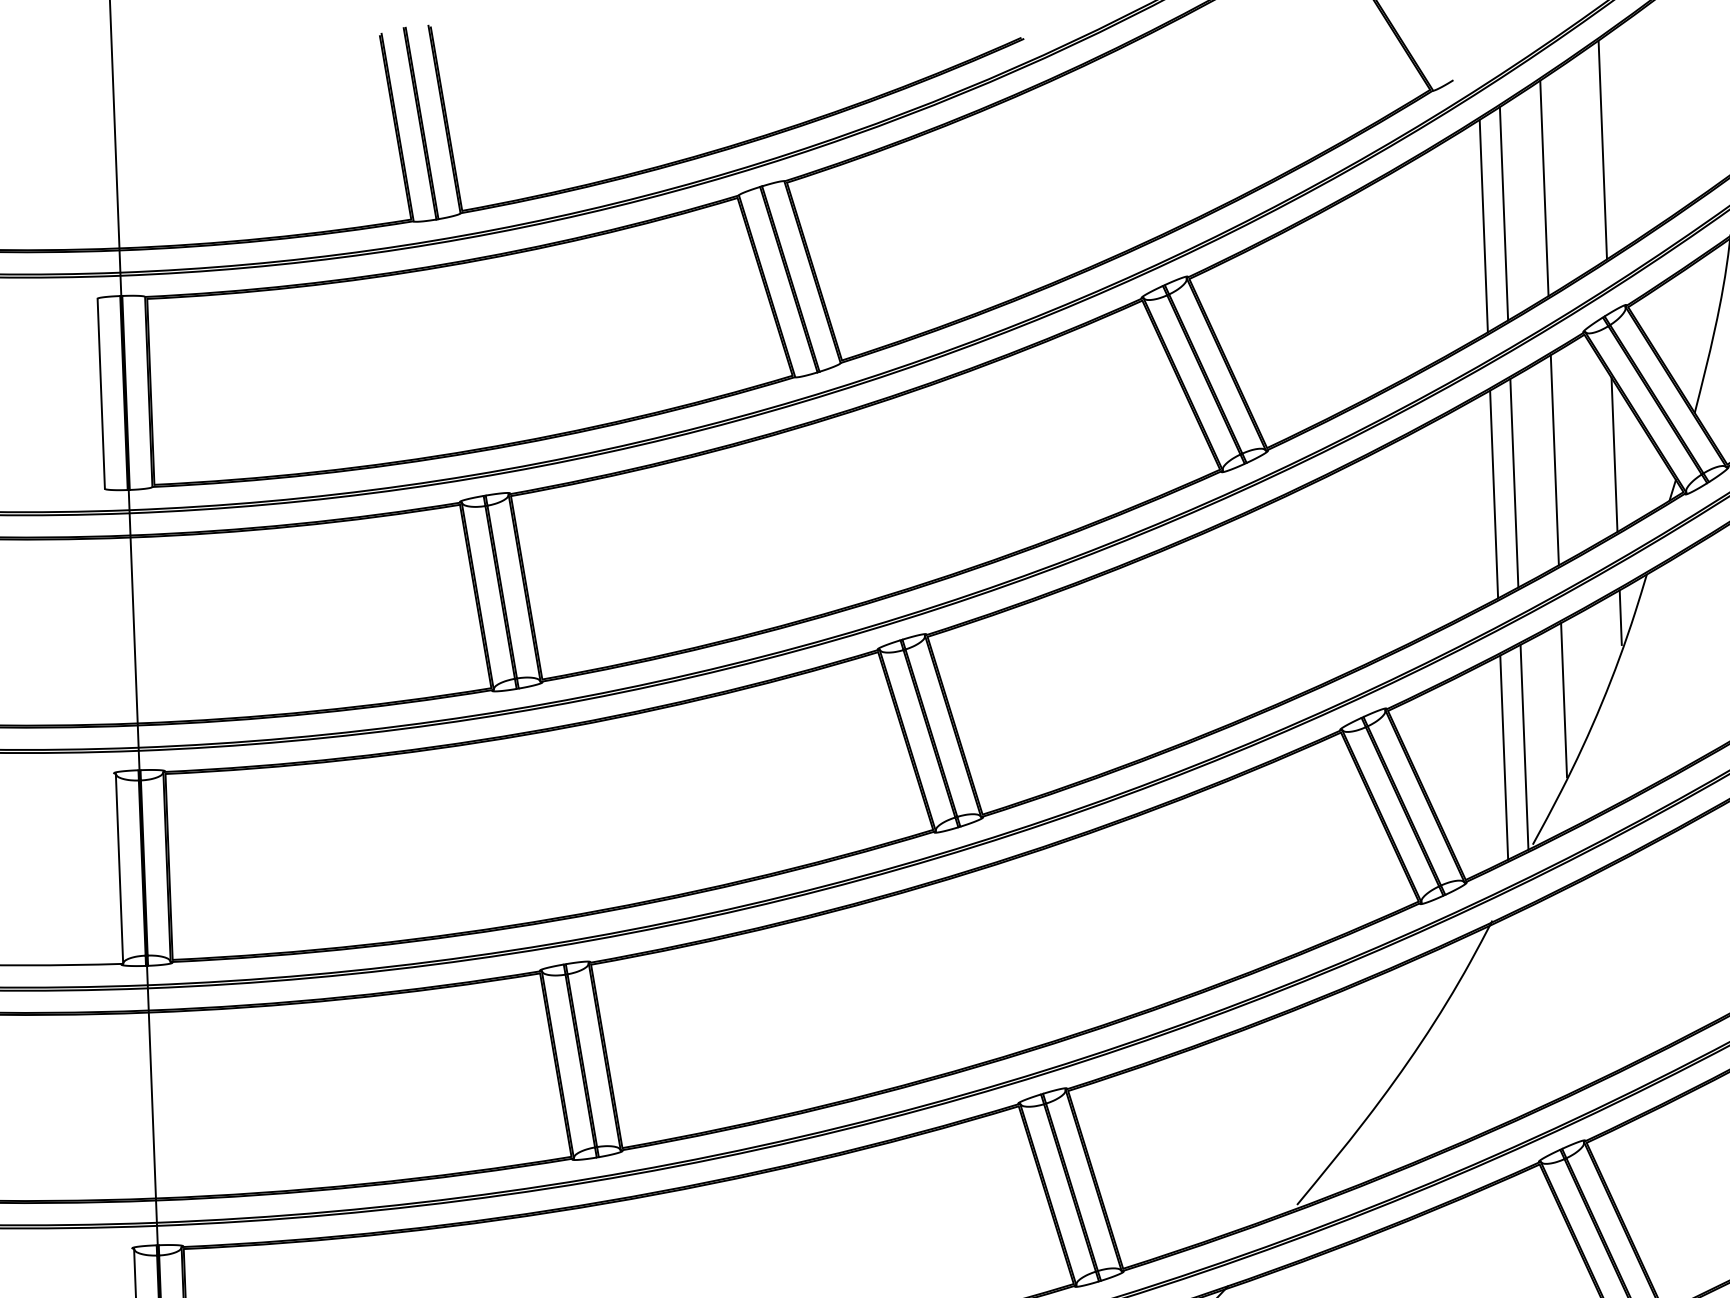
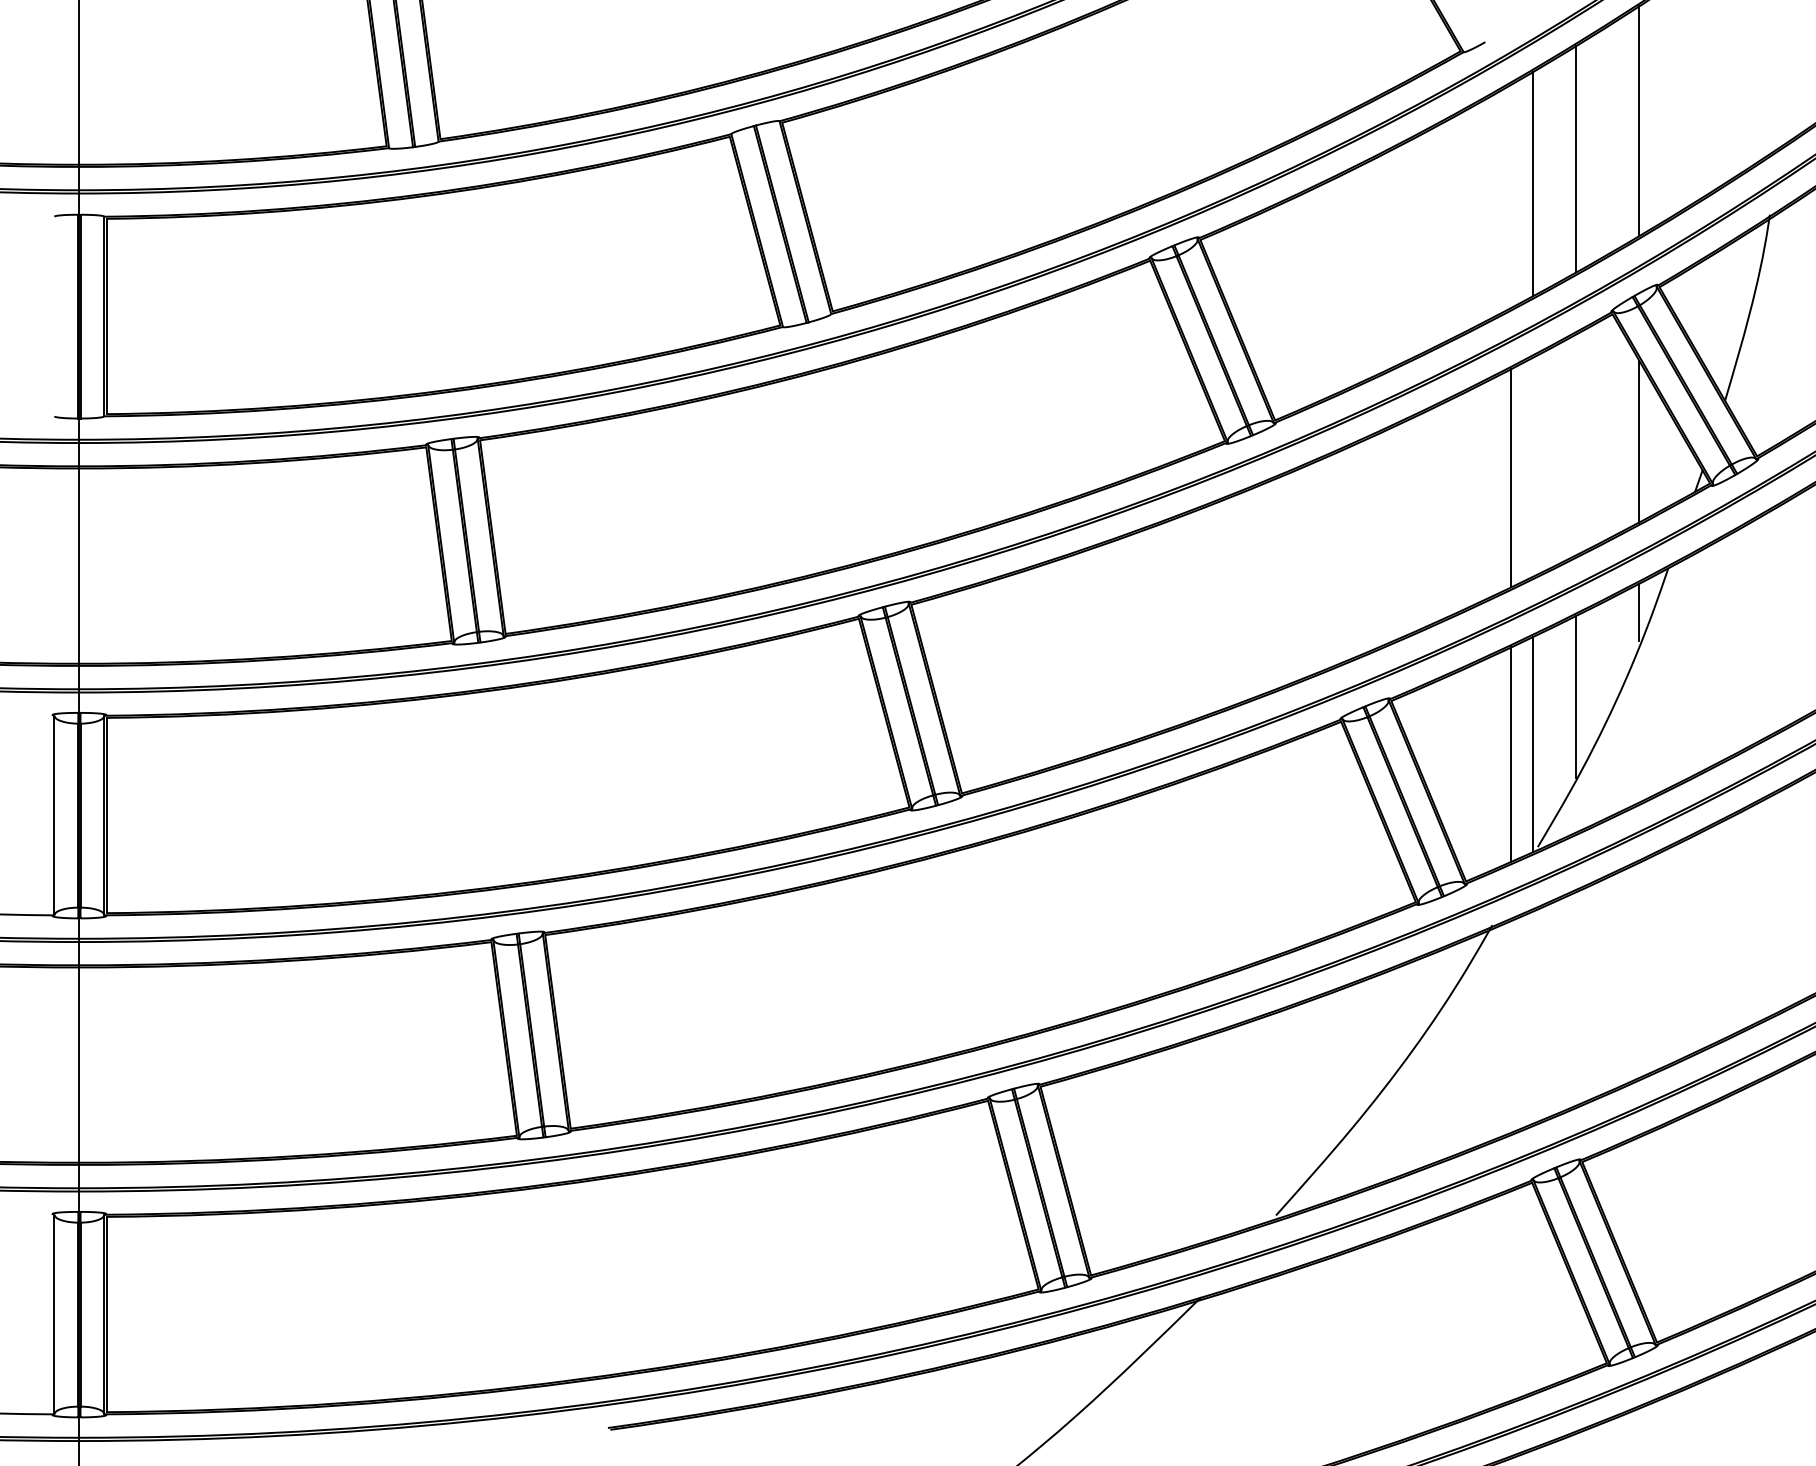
line: (1483, 225) -> (1511, 195), removed
line: (101, 393) -> (54, 316), removed
line: (1554, 459) -> (1576, 444), removed
line: (1514, 482) -> (1533, 466), removed

